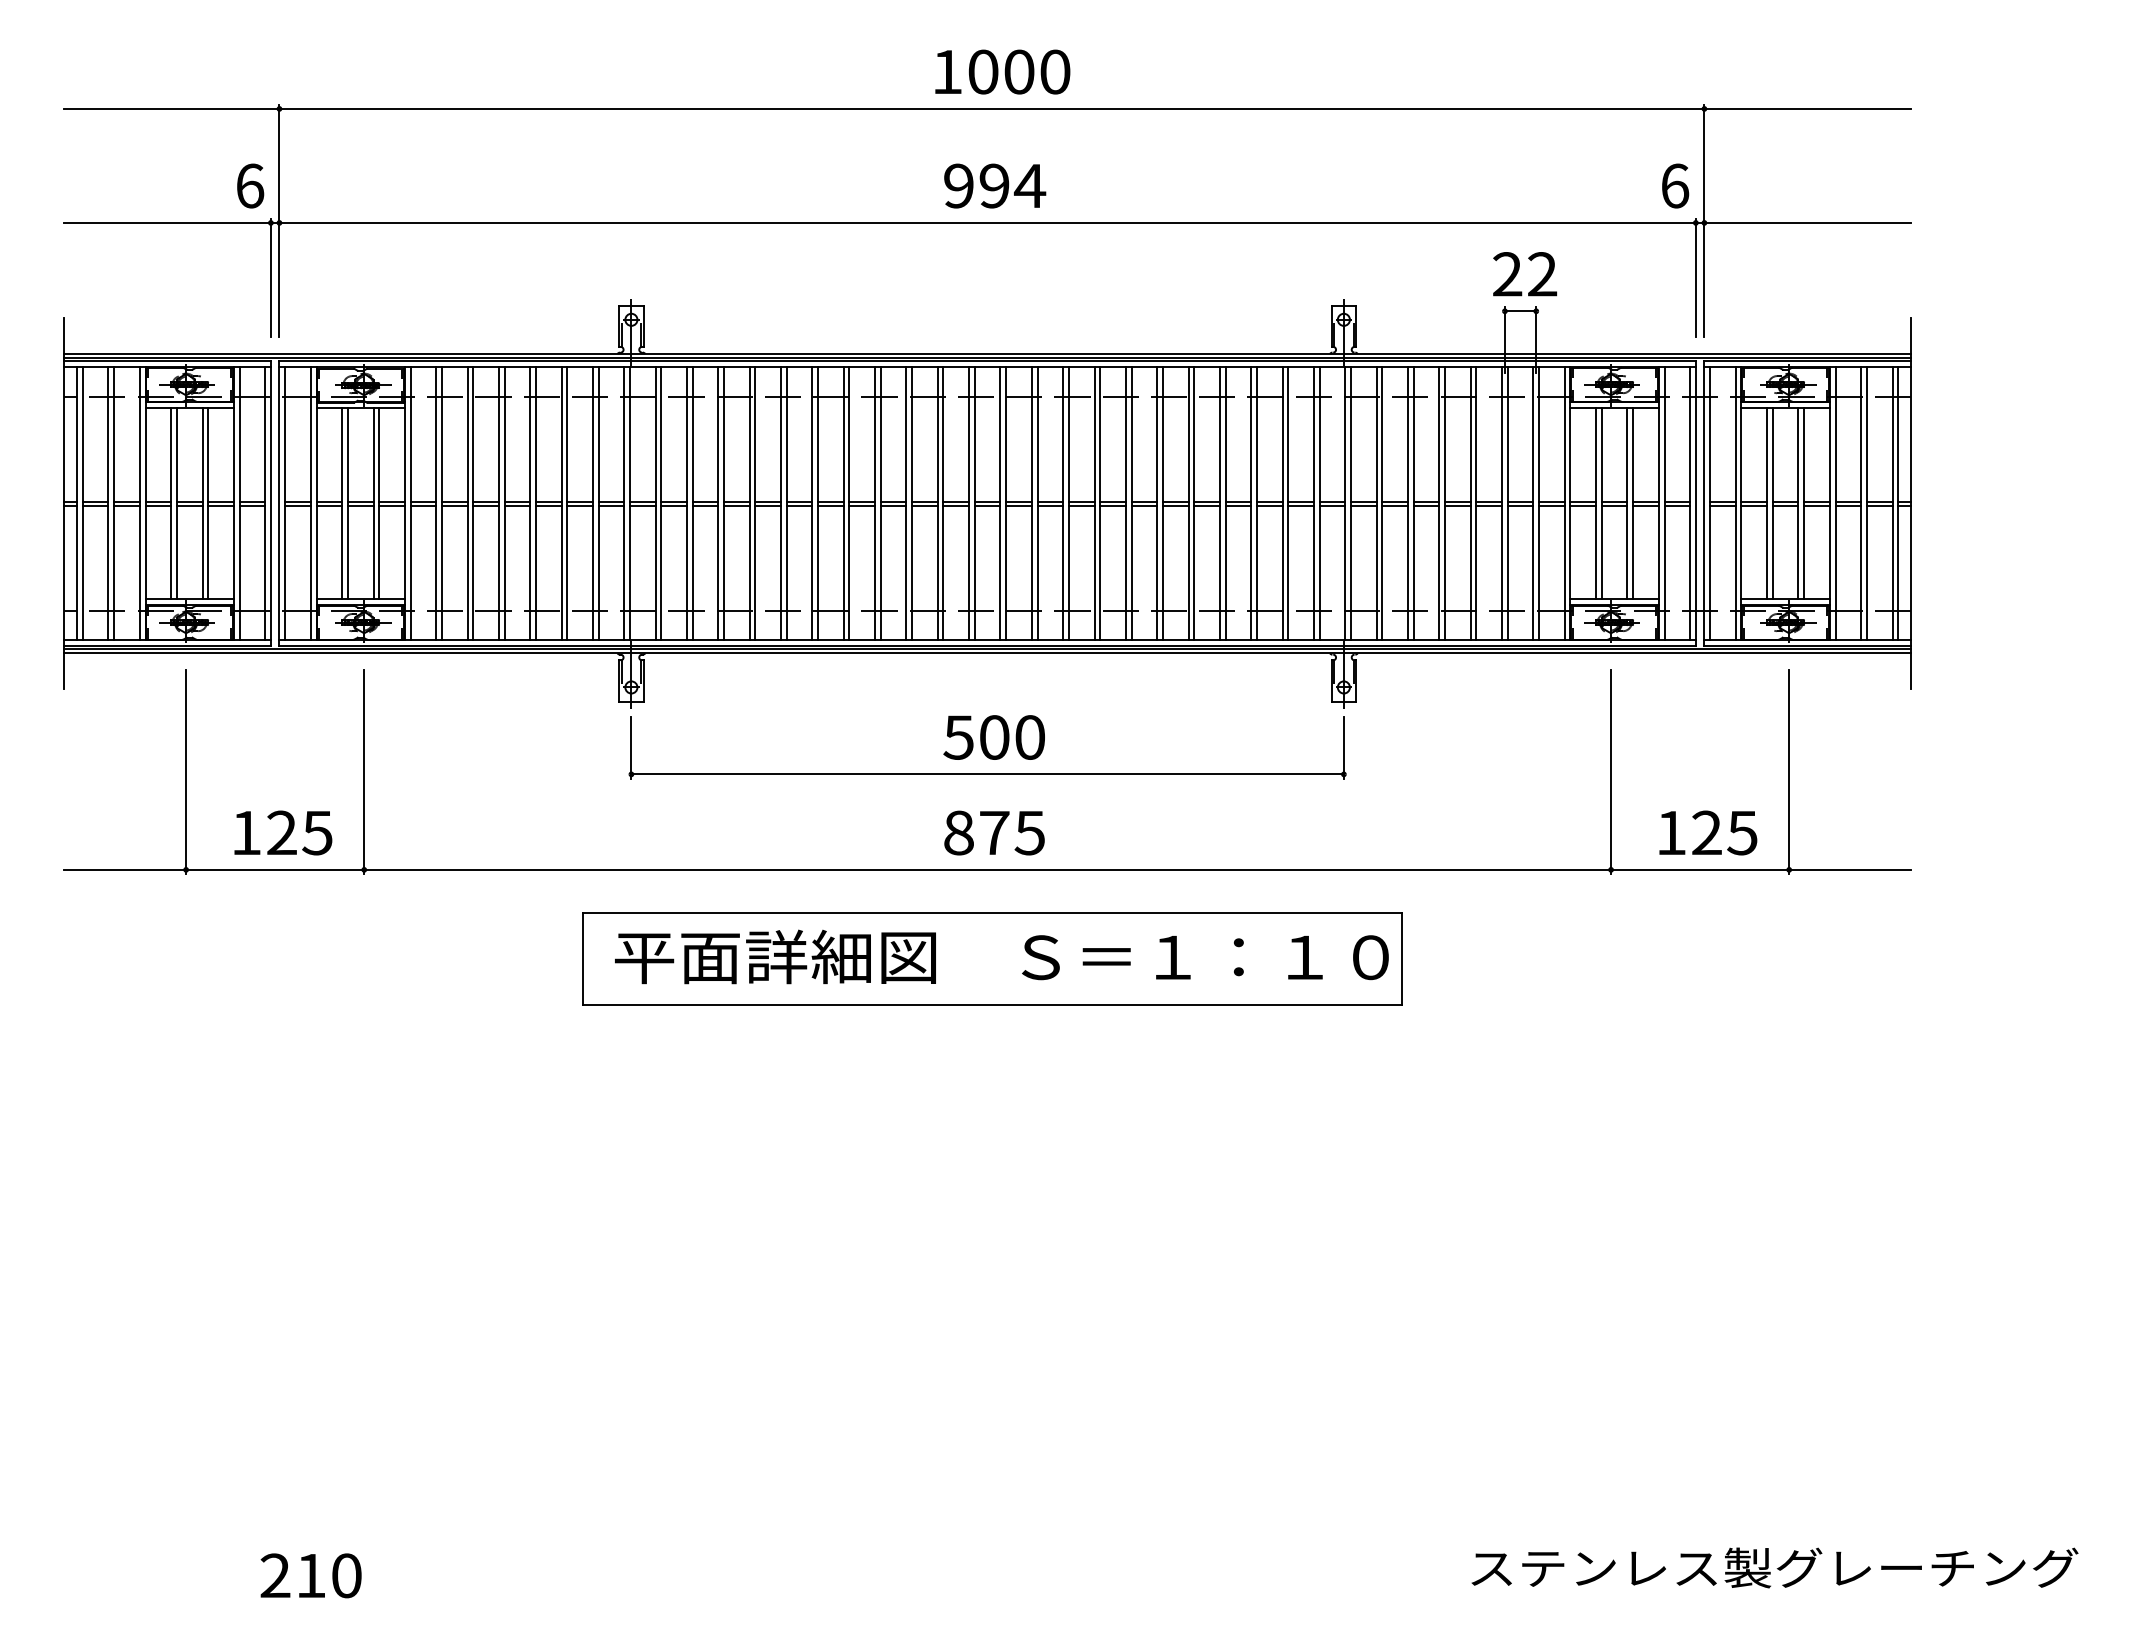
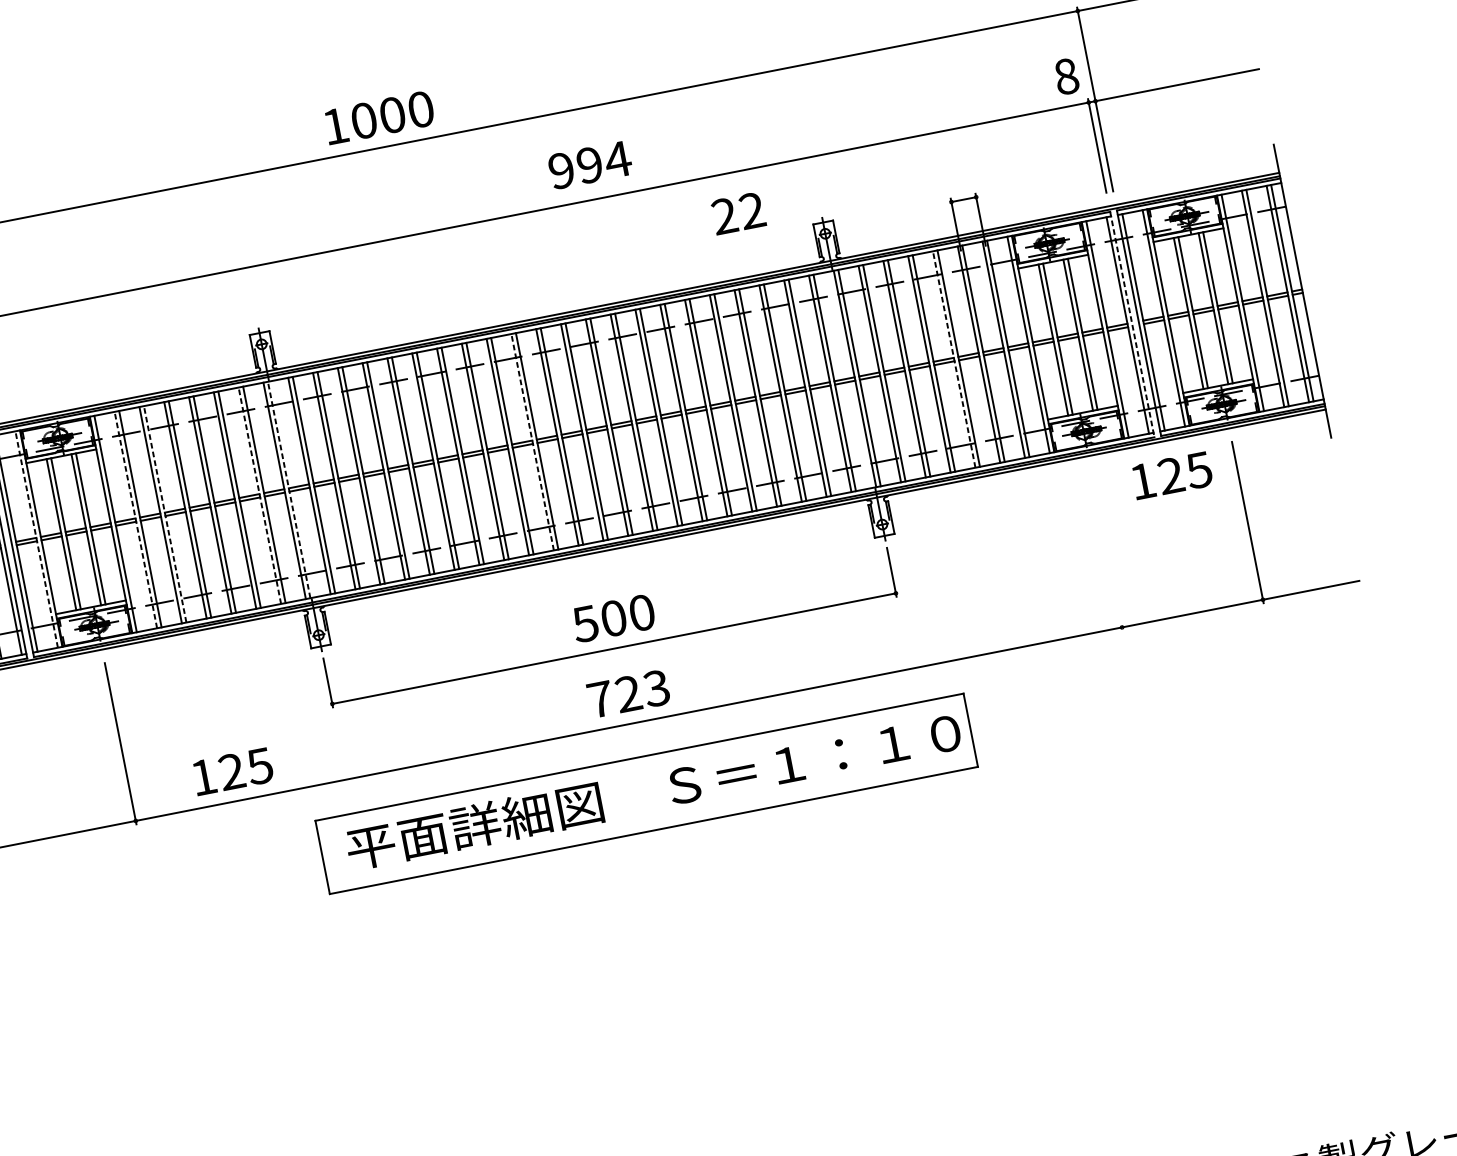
text: (1002, 71) -> (379, 117), moved
text: (995, 185) -> (590, 164), moved
text: (1675, 185) -> (1066, 76), 6 -> 8
text: (1525, 274) -> (738, 213), moved
line: (310, 503) -> (36, 539), solid -> dashed
line: (436, 503) -> (136, 519), solid -> dashed
line: (473, 503) -> (165, 514), solid -> dashed
line: (592, 503) -> (259, 495), solid -> dashed
line: (629, 503) -> (288, 489), solid -> dashed
line: (937, 503) -> (532, 442), solid -> dashed
line: (1470, 503) -> (954, 359), solid -> dashed
line: (1695, 504) -> (1132, 325), solid -> dashed
line: (1611, 772) -> (1107, 550), removed
text: (283, 832) -> (233, 771), moved
text: (994, 832) -> (628, 693), 875 -> 723
text: (1708, 832) -> (1172, 475), moved

